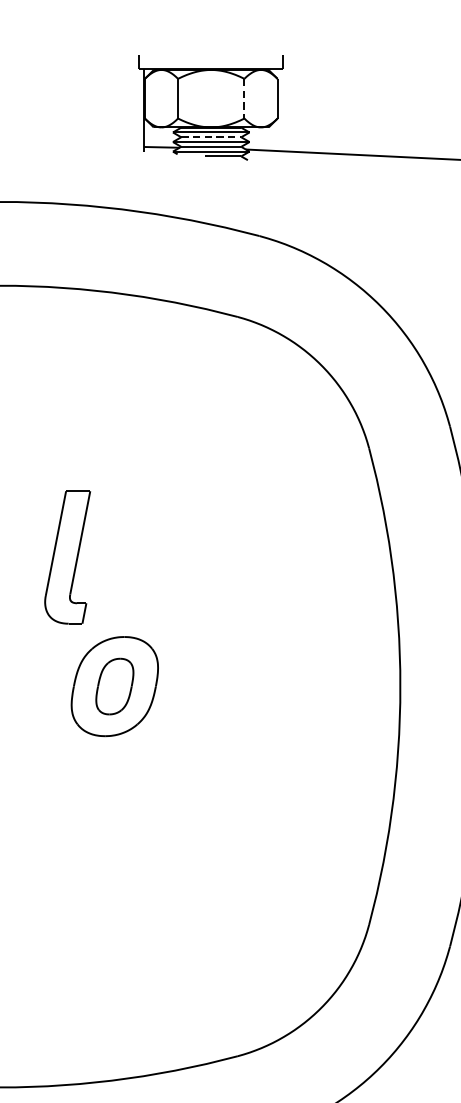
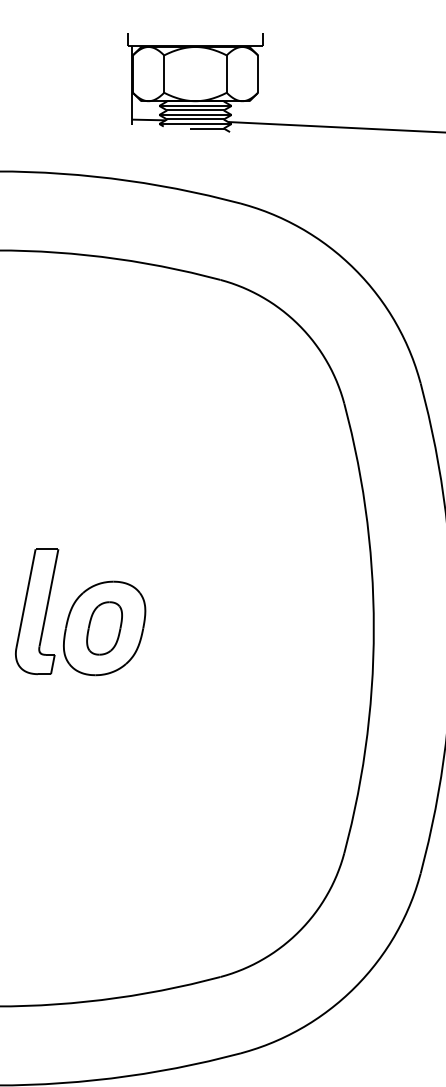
line: (244, 99) -> (226, 74), dashed -> solid
line: (211, 137) -> (195, 110), dashed -> solid
part: (68, 557) -> (37, 611), moved

